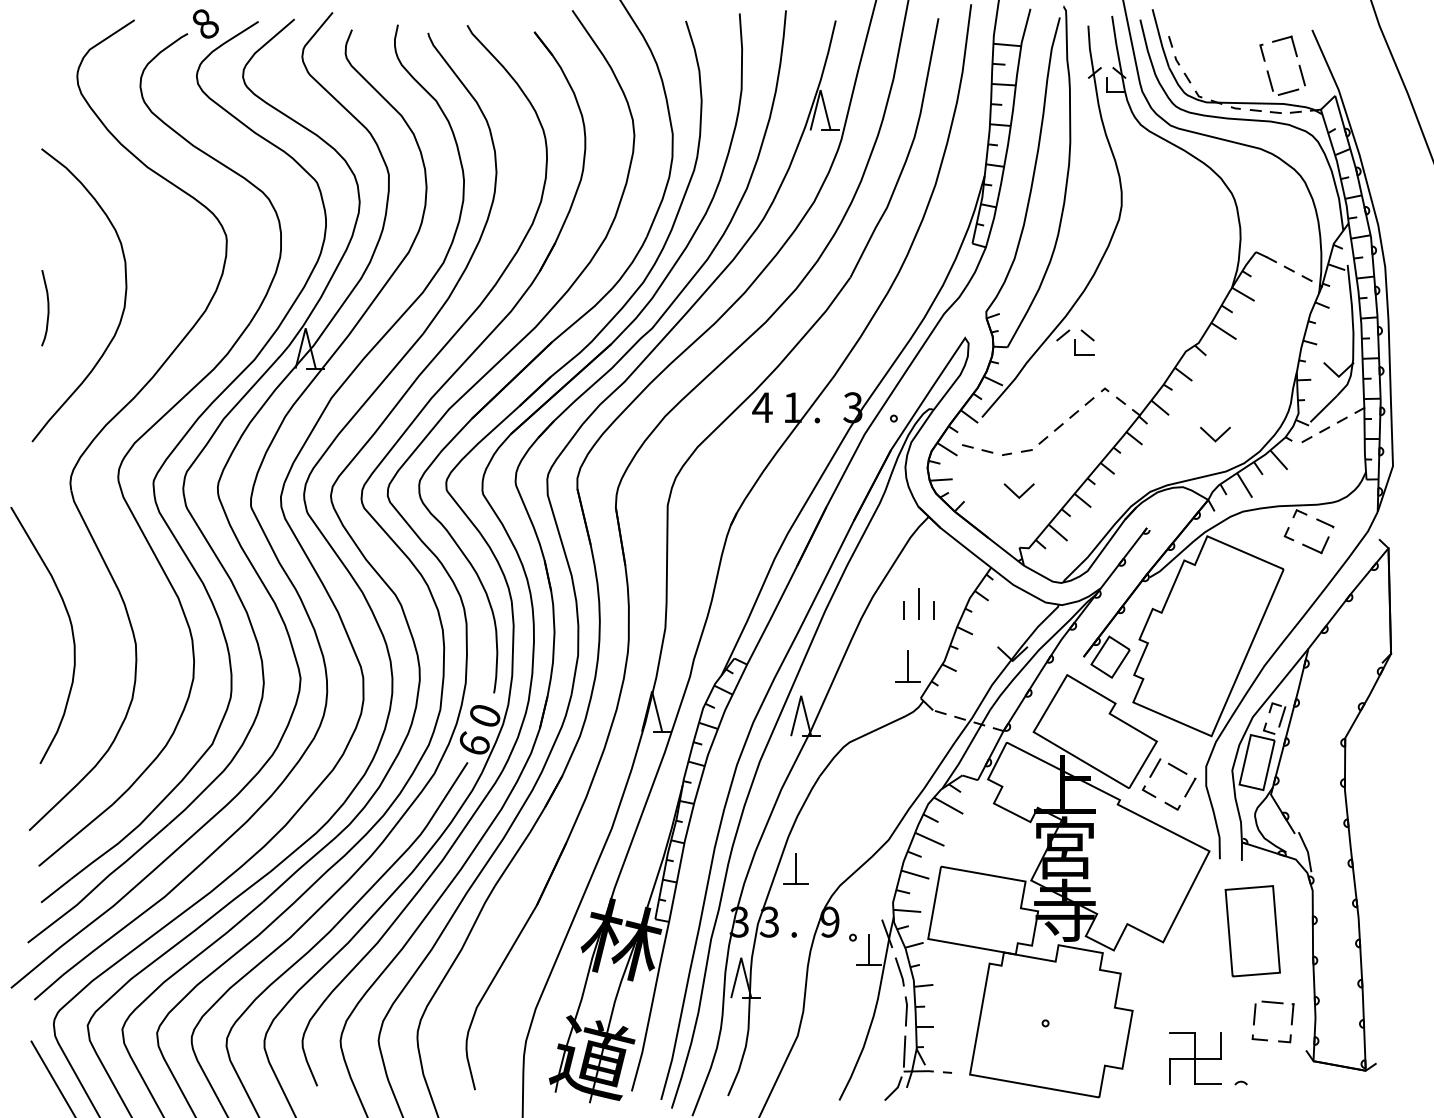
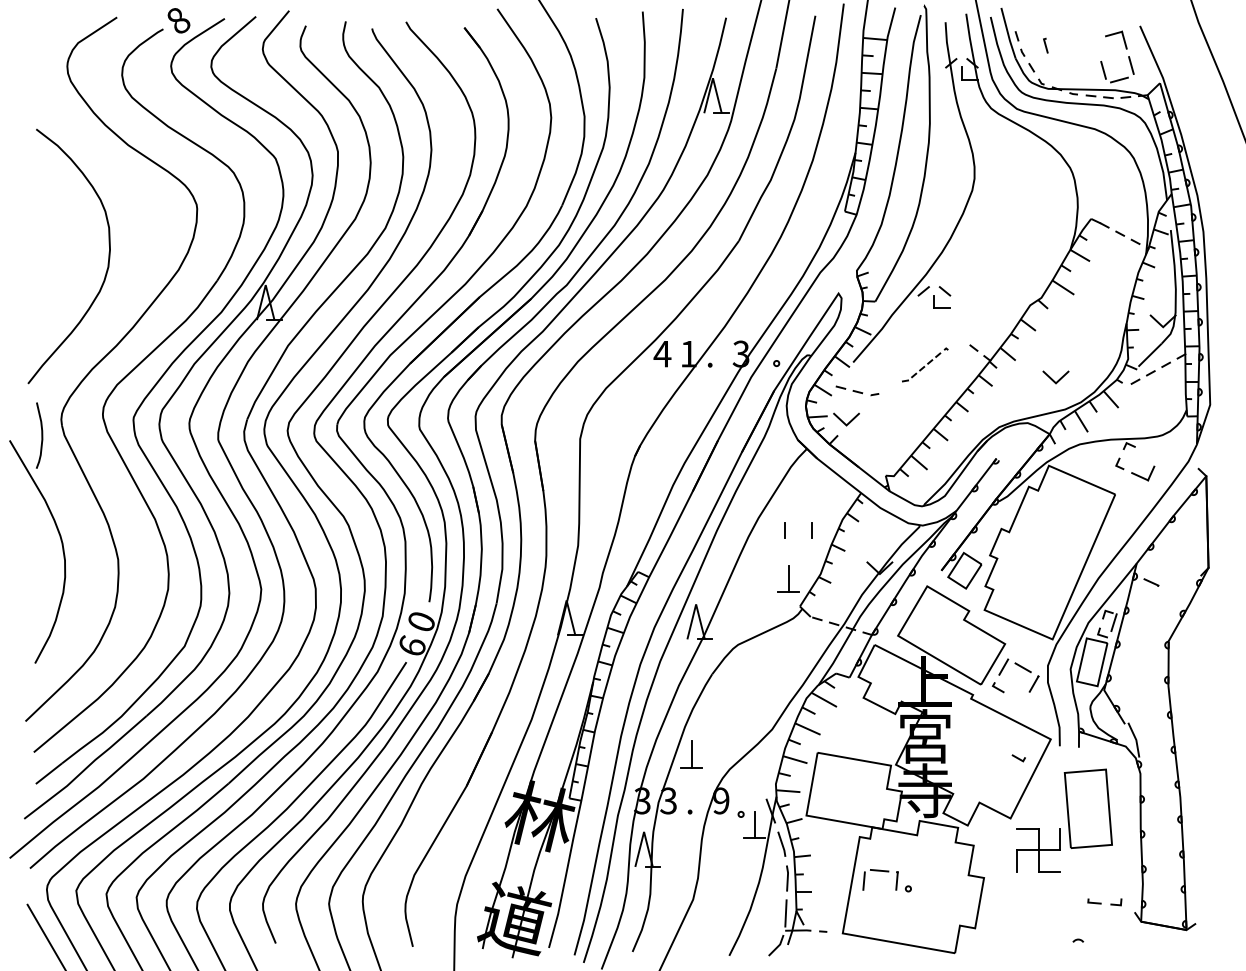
line: (1262, 52) -> (1045, 45), moved
curve: (47, 308) -> (41, 435), moved
part: (1065, 419) -> (925, 364), size x0.6
line: (1015, 493) -> (843, 421), moved
line: (1325, 523) -> (1151, 582), moved
line: (919, 603) -> (798, 524), removed
line: (1172, 806) -> (1018, 758), moved
part: (1273, 1003) -> (880, 871), moved
part: (1195, 1058) -> (1038, 850), moved

